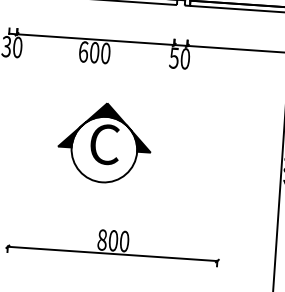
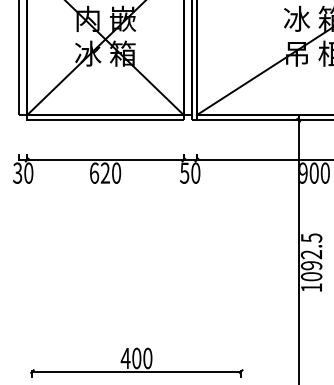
text: (93, 51) -> (104, 172), 600 -> 620
part: (104, 143) -> (121, 262), removed
text: (102, 240) -> (125, 358), 800 -> 400

